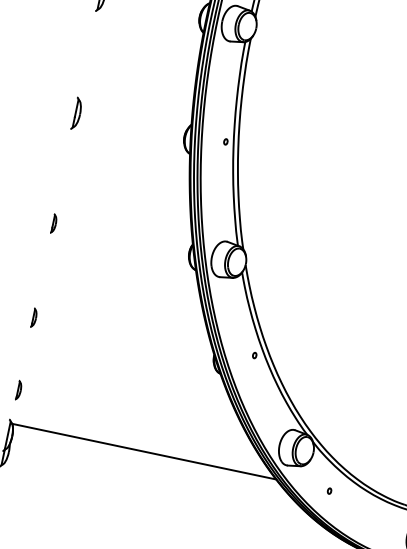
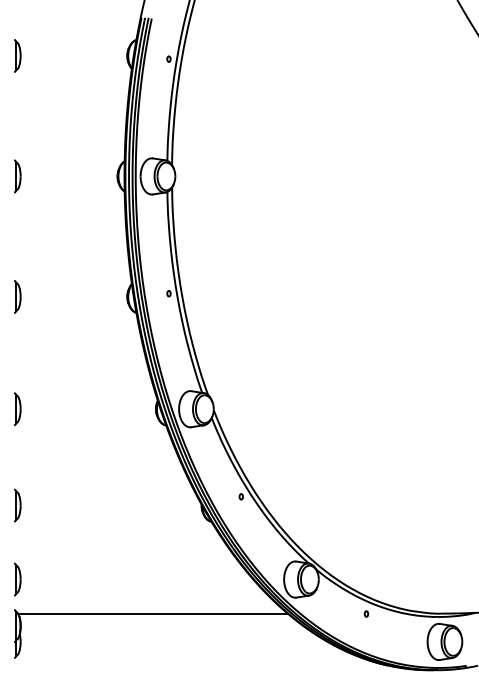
part: (53, 223) -> (17, 409), size x1.67
part: (33, 317) -> (17, 505), size x1.67
part: (18, 390) -> (17, 579), size x1.67
part: (328, 490) -> (365, 613), moved

